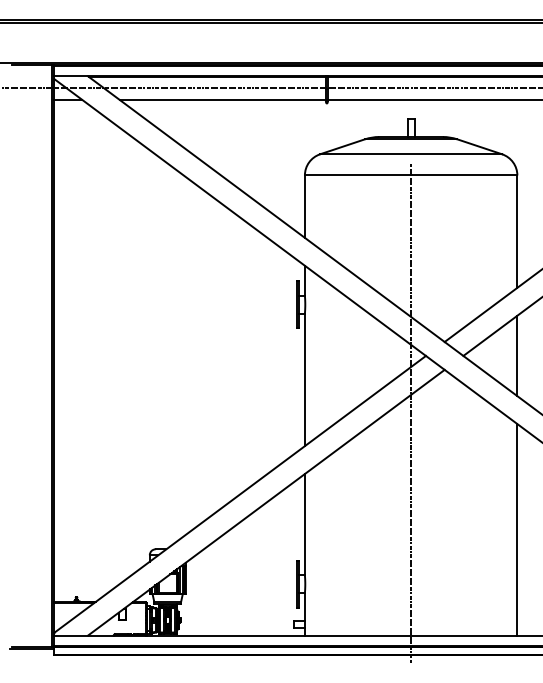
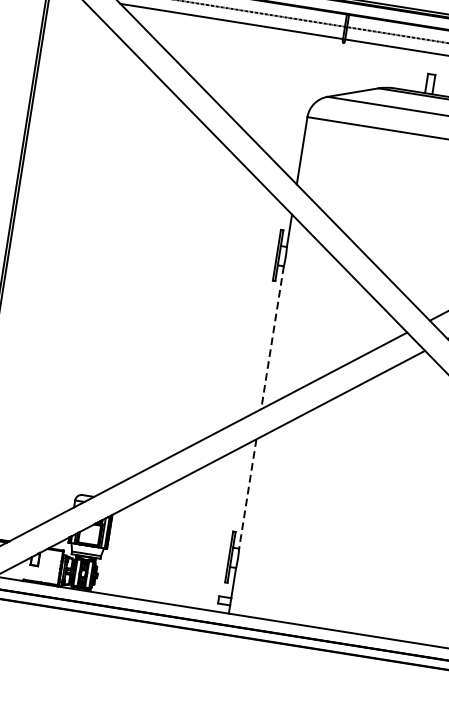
line: (304, 380) -> (272, 338), solid -> dashed
line: (411, 413) -> (381, 392), removed
line: (304, 524) -> (247, 493), solid -> dashed

